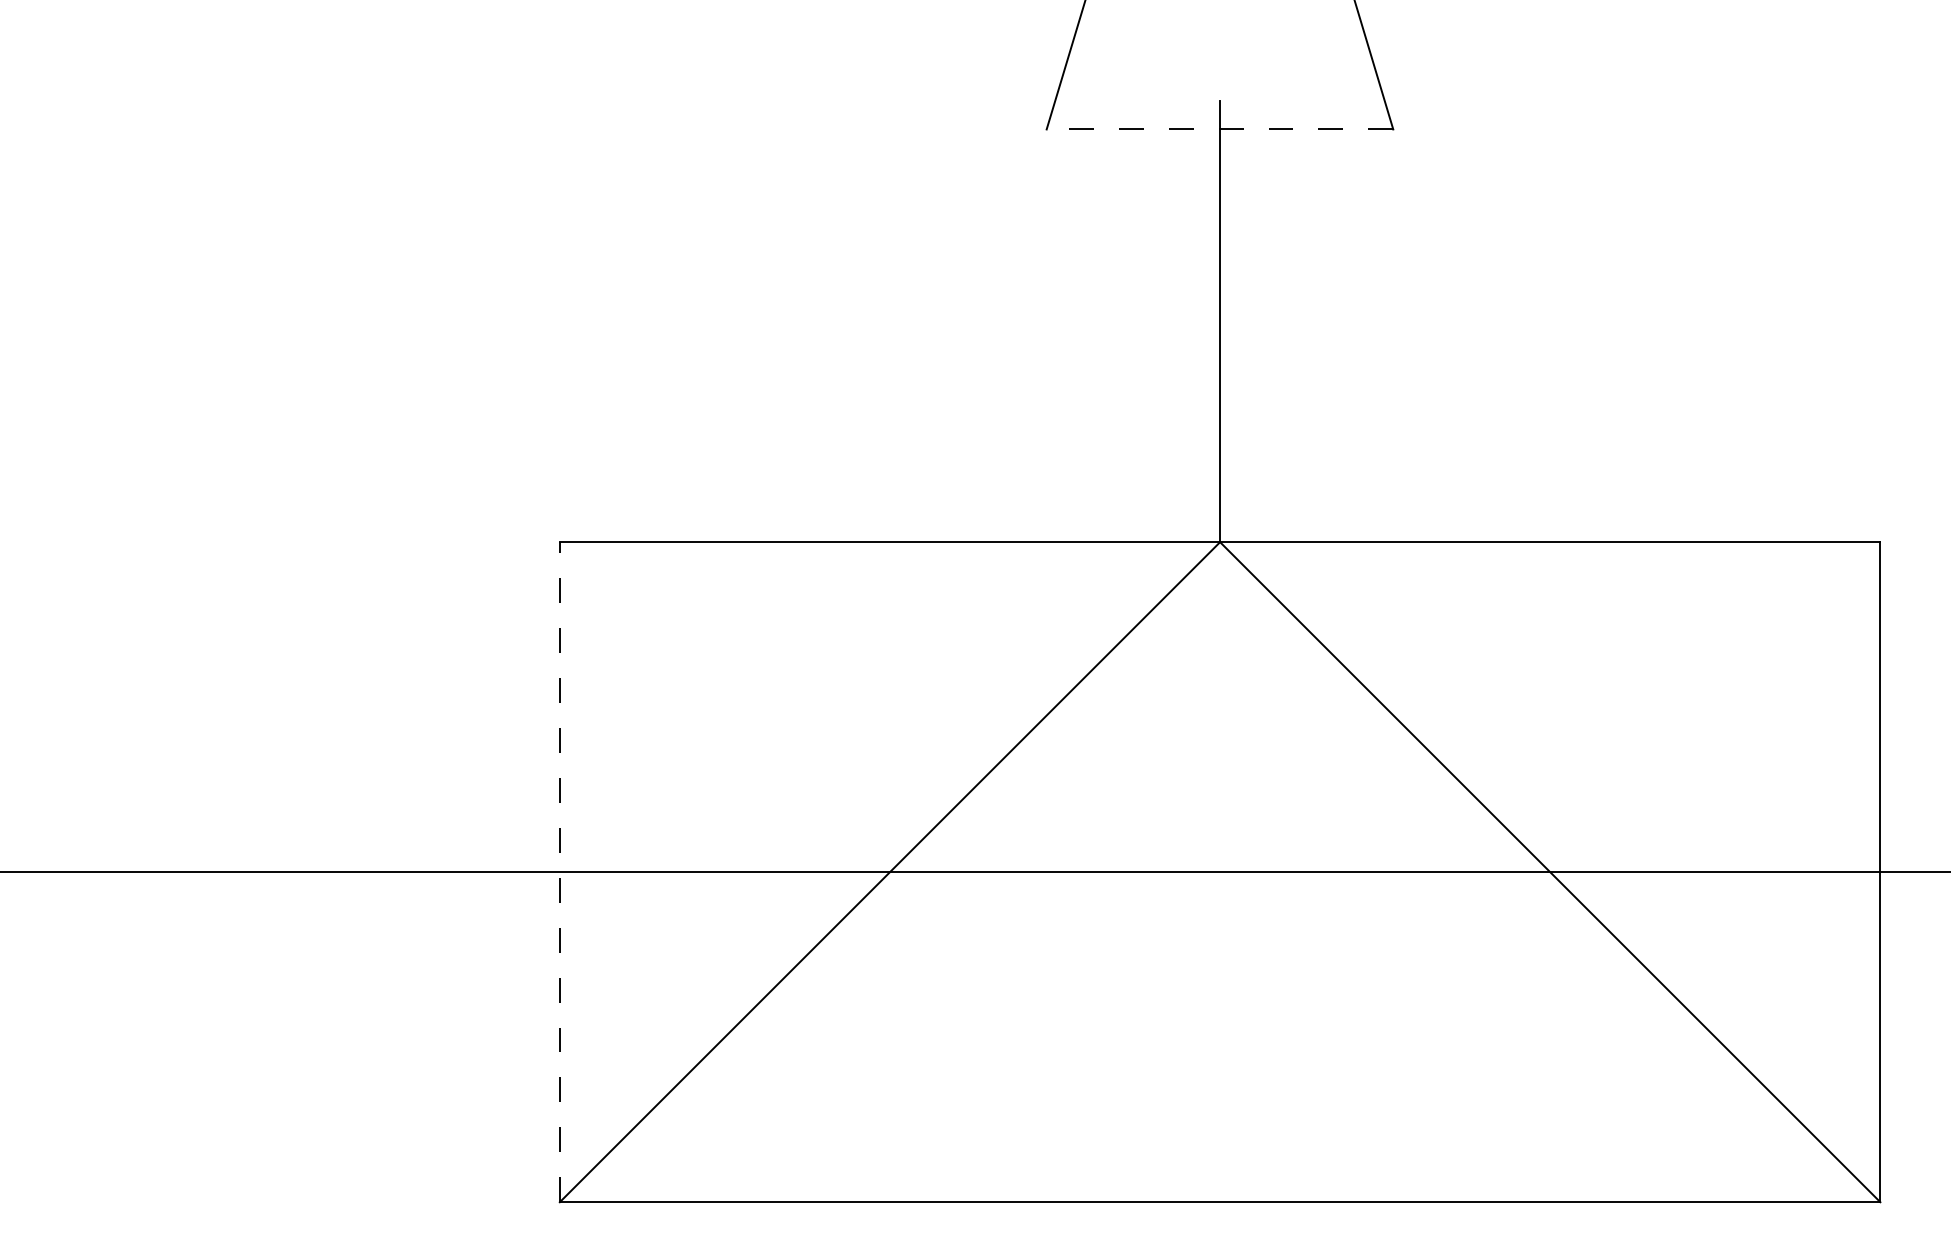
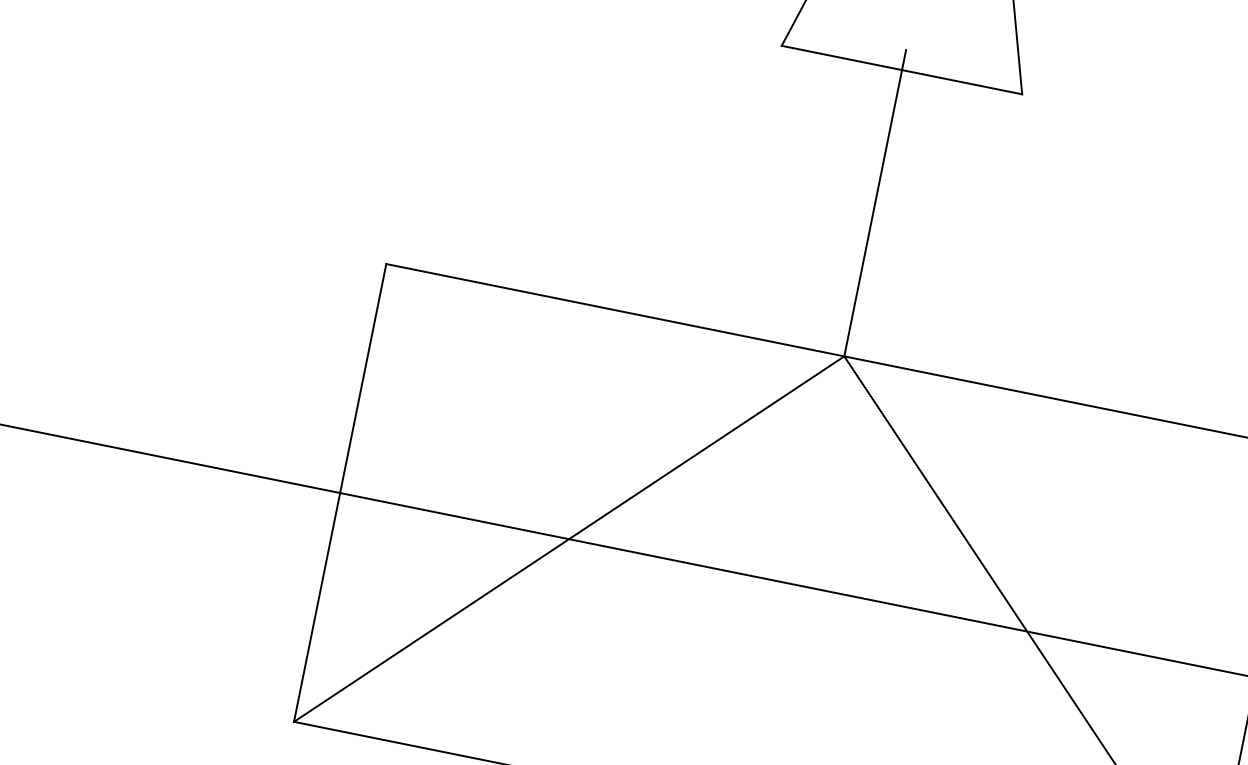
line: (1219, 129) -> (901, 70), dashed -> solid
line: (559, 871) -> (340, 492), dashed -> solid

